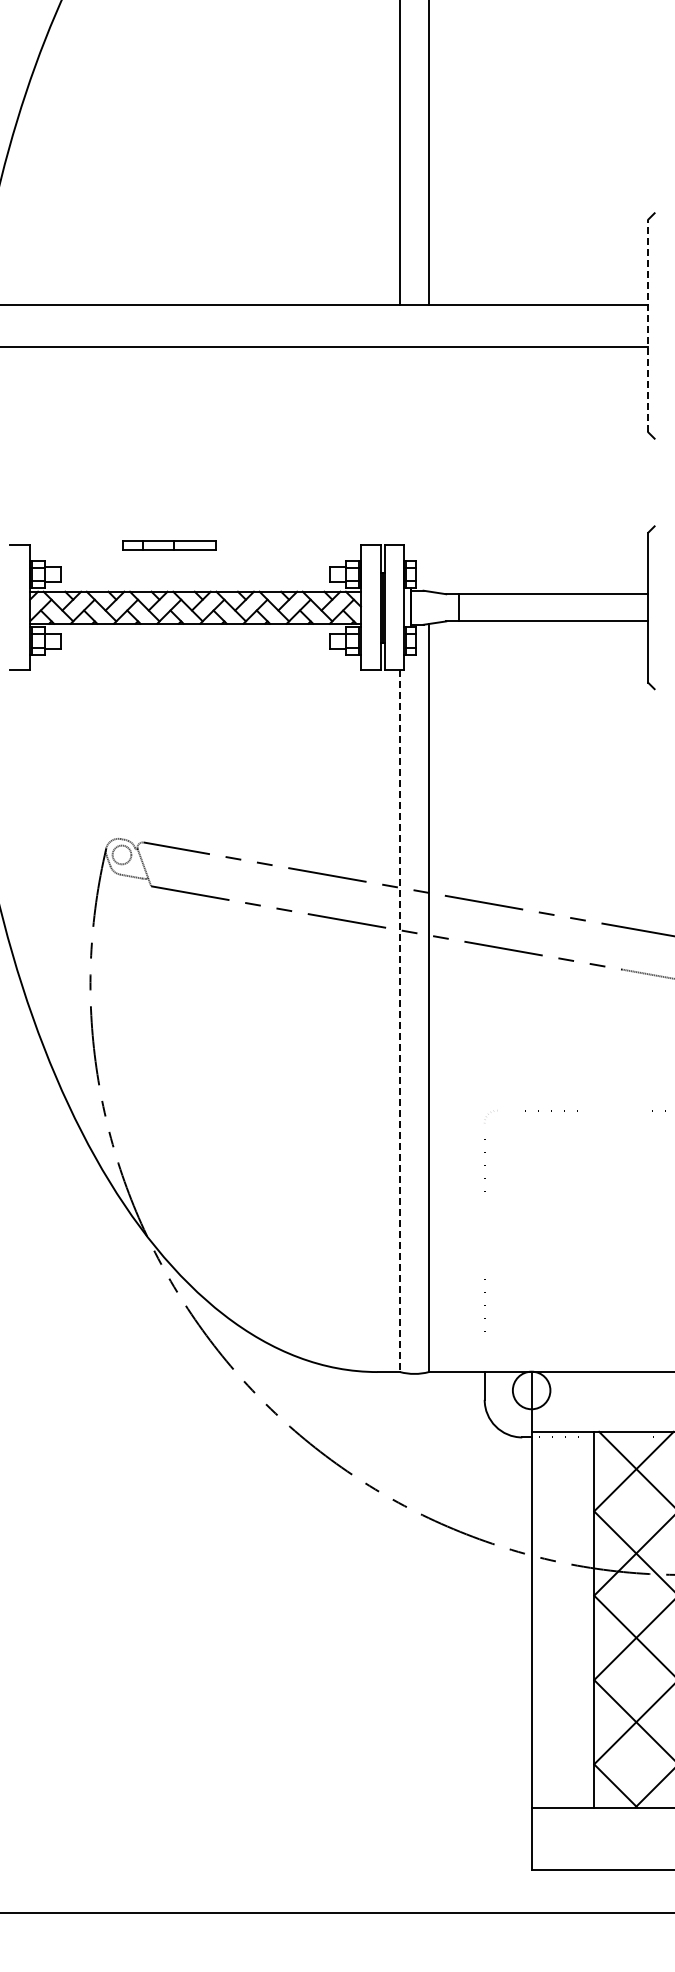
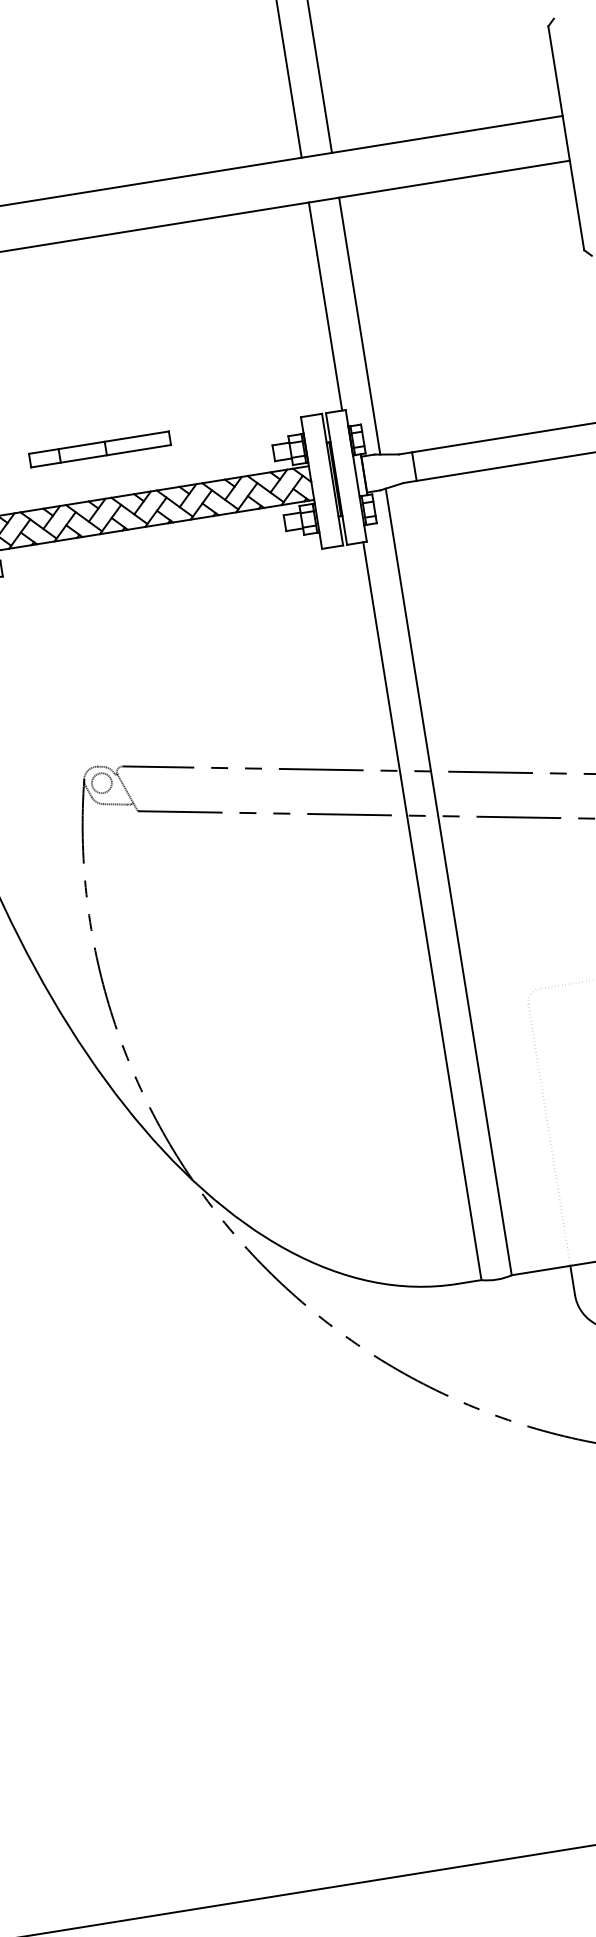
line: (648, 325) -> (566, 137), dashed -> solid
line: (400, 446) -> (325, 306), added
line: (428, 469) -> (359, 326), added
part: (169, 545) -> (99, 449), size x1.43
line: (400, 1021) -> (422, 911), dashed -> solid

